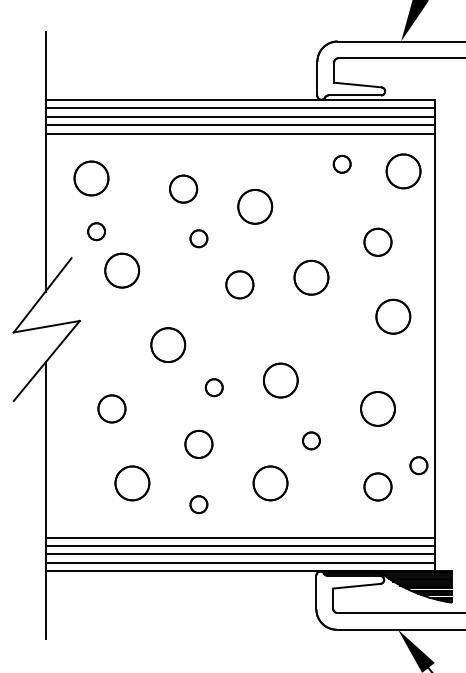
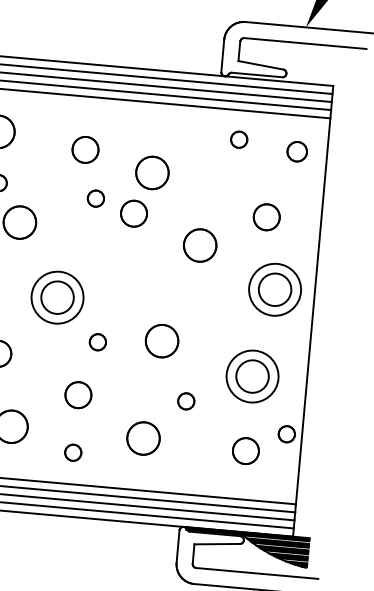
part: (403, 171) -> (297, 151), size x0.6
circle: (239, 284) -> (133, 213), moved
circle: (393, 316) -> (275, 289), size x1.6
circle: (168, 345) -> (57, 298), size x1.6
circle: (377, 408) -> (252, 376), size x1.6

